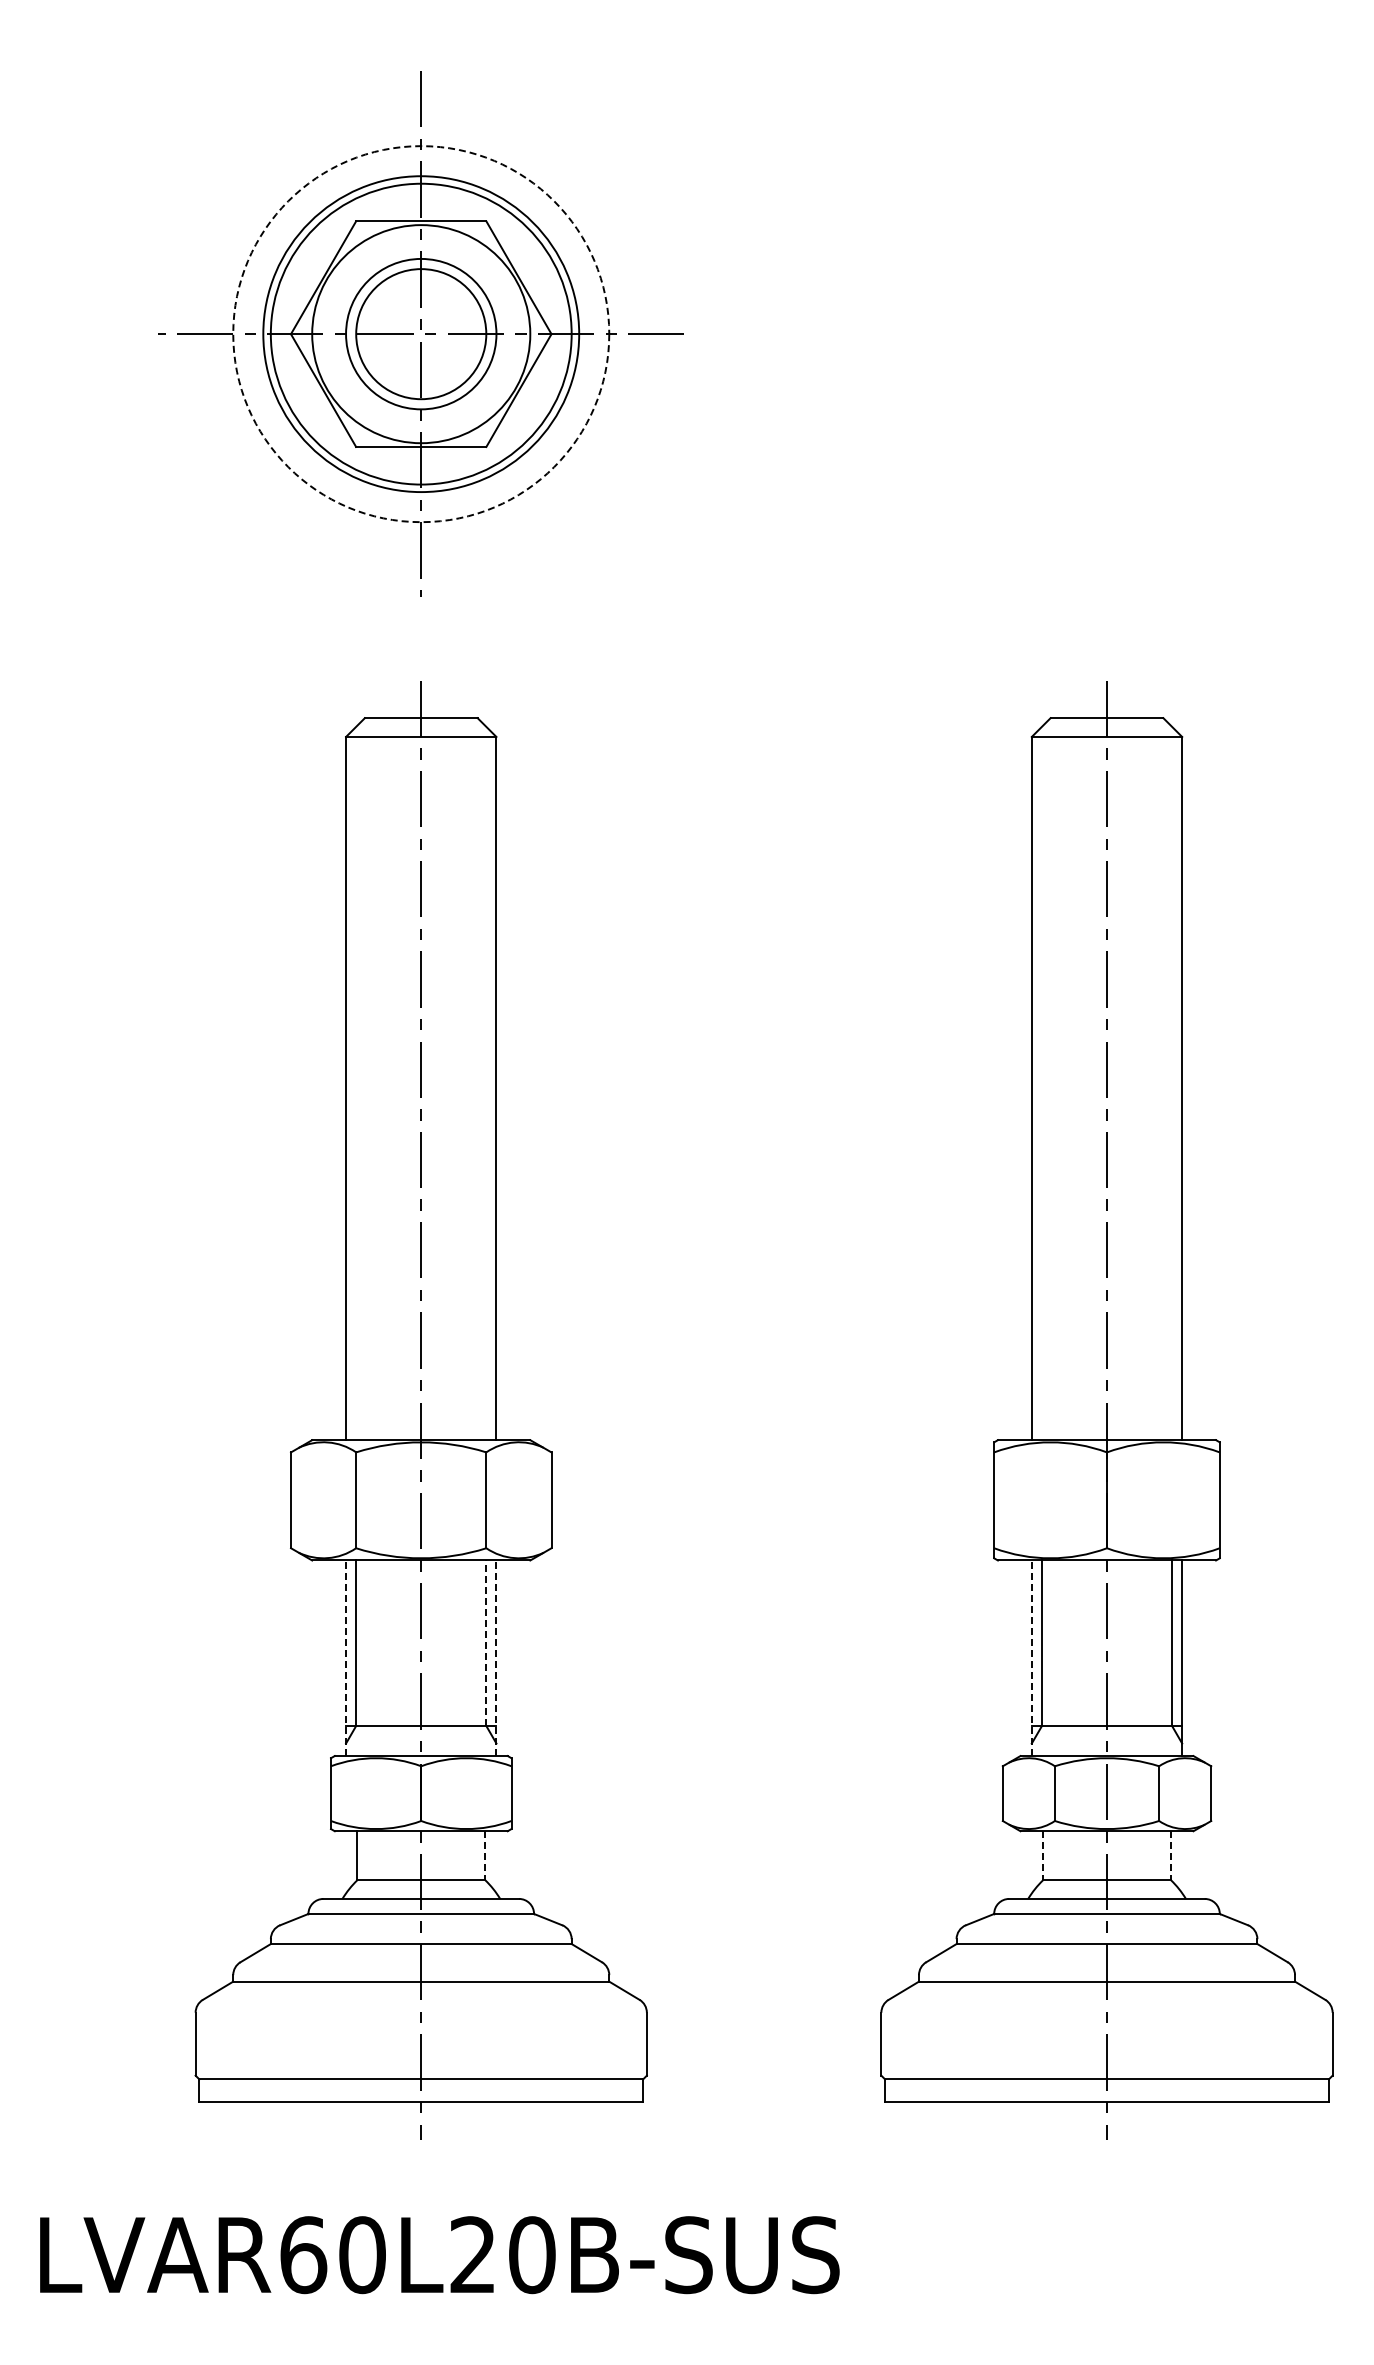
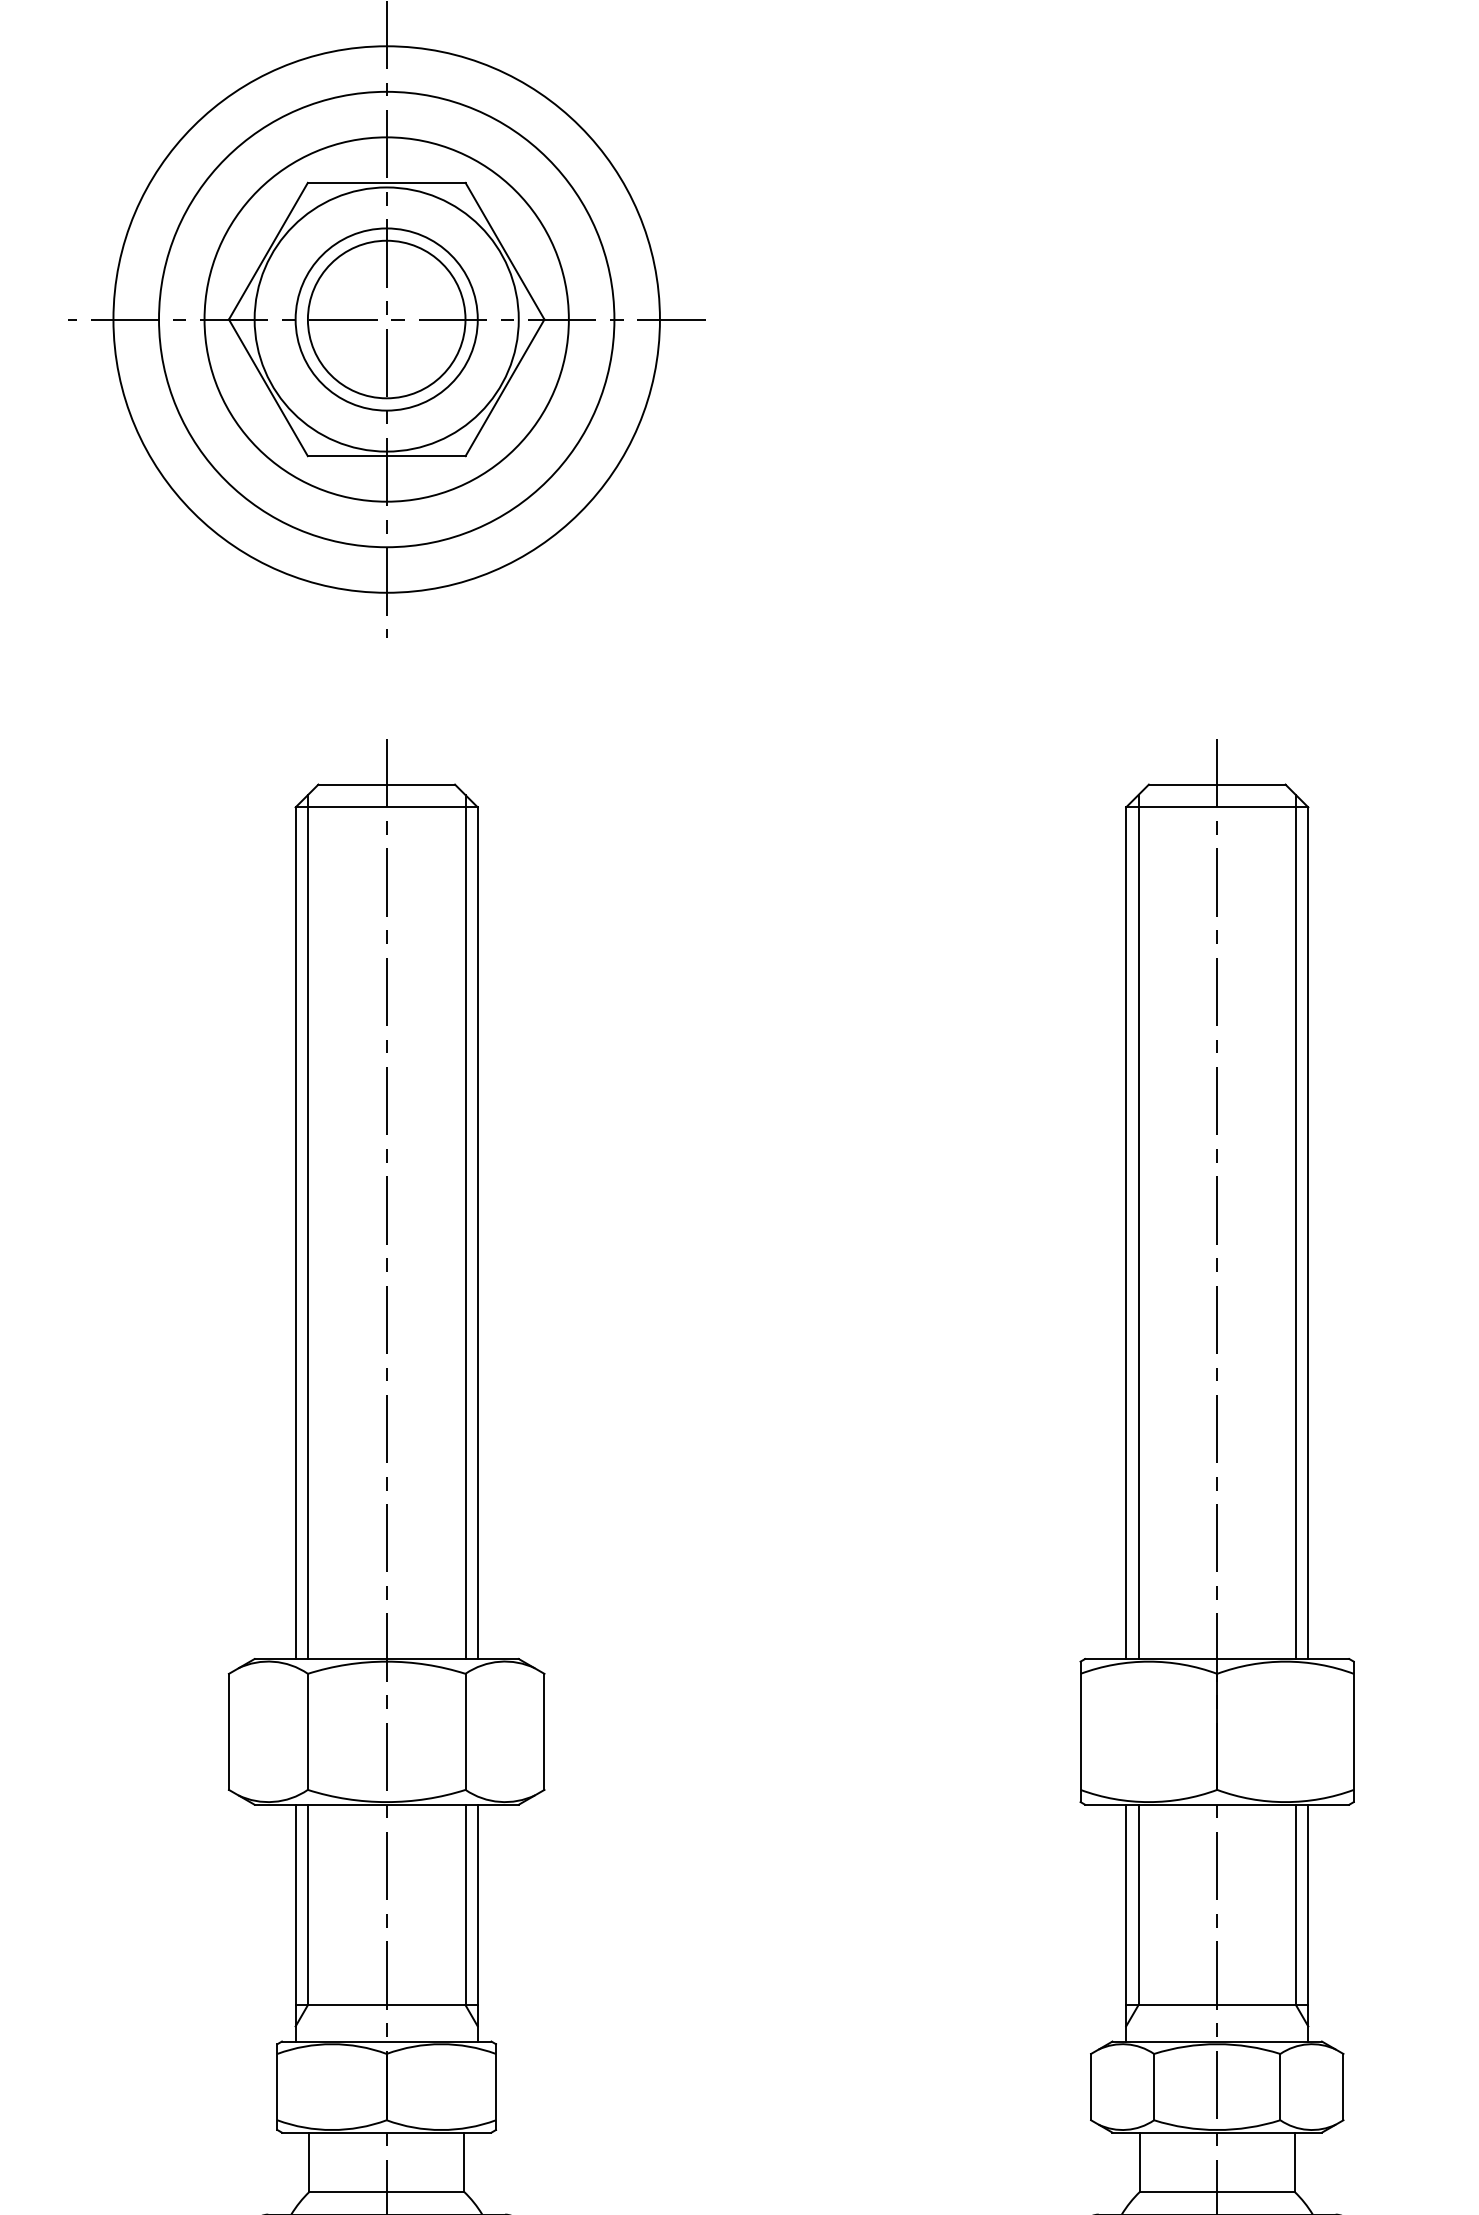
circle: (420, 333) -> (385, 318), size x1.43
circle: (421, 334) -> (387, 319), dashed -> solid
line: (356, 1083) -> (308, 1227), added
line: (486, 1083) -> (465, 1227), added
line: (1042, 1083) -> (1139, 1227), added
line: (1172, 1083) -> (1296, 1227), added
line: (486, 1643) -> (465, 1905), dashed -> solid
line: (346, 1658) -> (296, 1923), dashed -> solid
line: (496, 1658) -> (477, 1923), dashed -> solid
line: (1031, 1658) -> (1125, 1923), dashed -> solid
line: (485, 1856) -> (464, 2163), dashed -> solid
line: (1043, 1856) -> (1140, 2163), dashed -> solid
line: (1170, 1856) -> (1294, 2163), dashed -> solid

